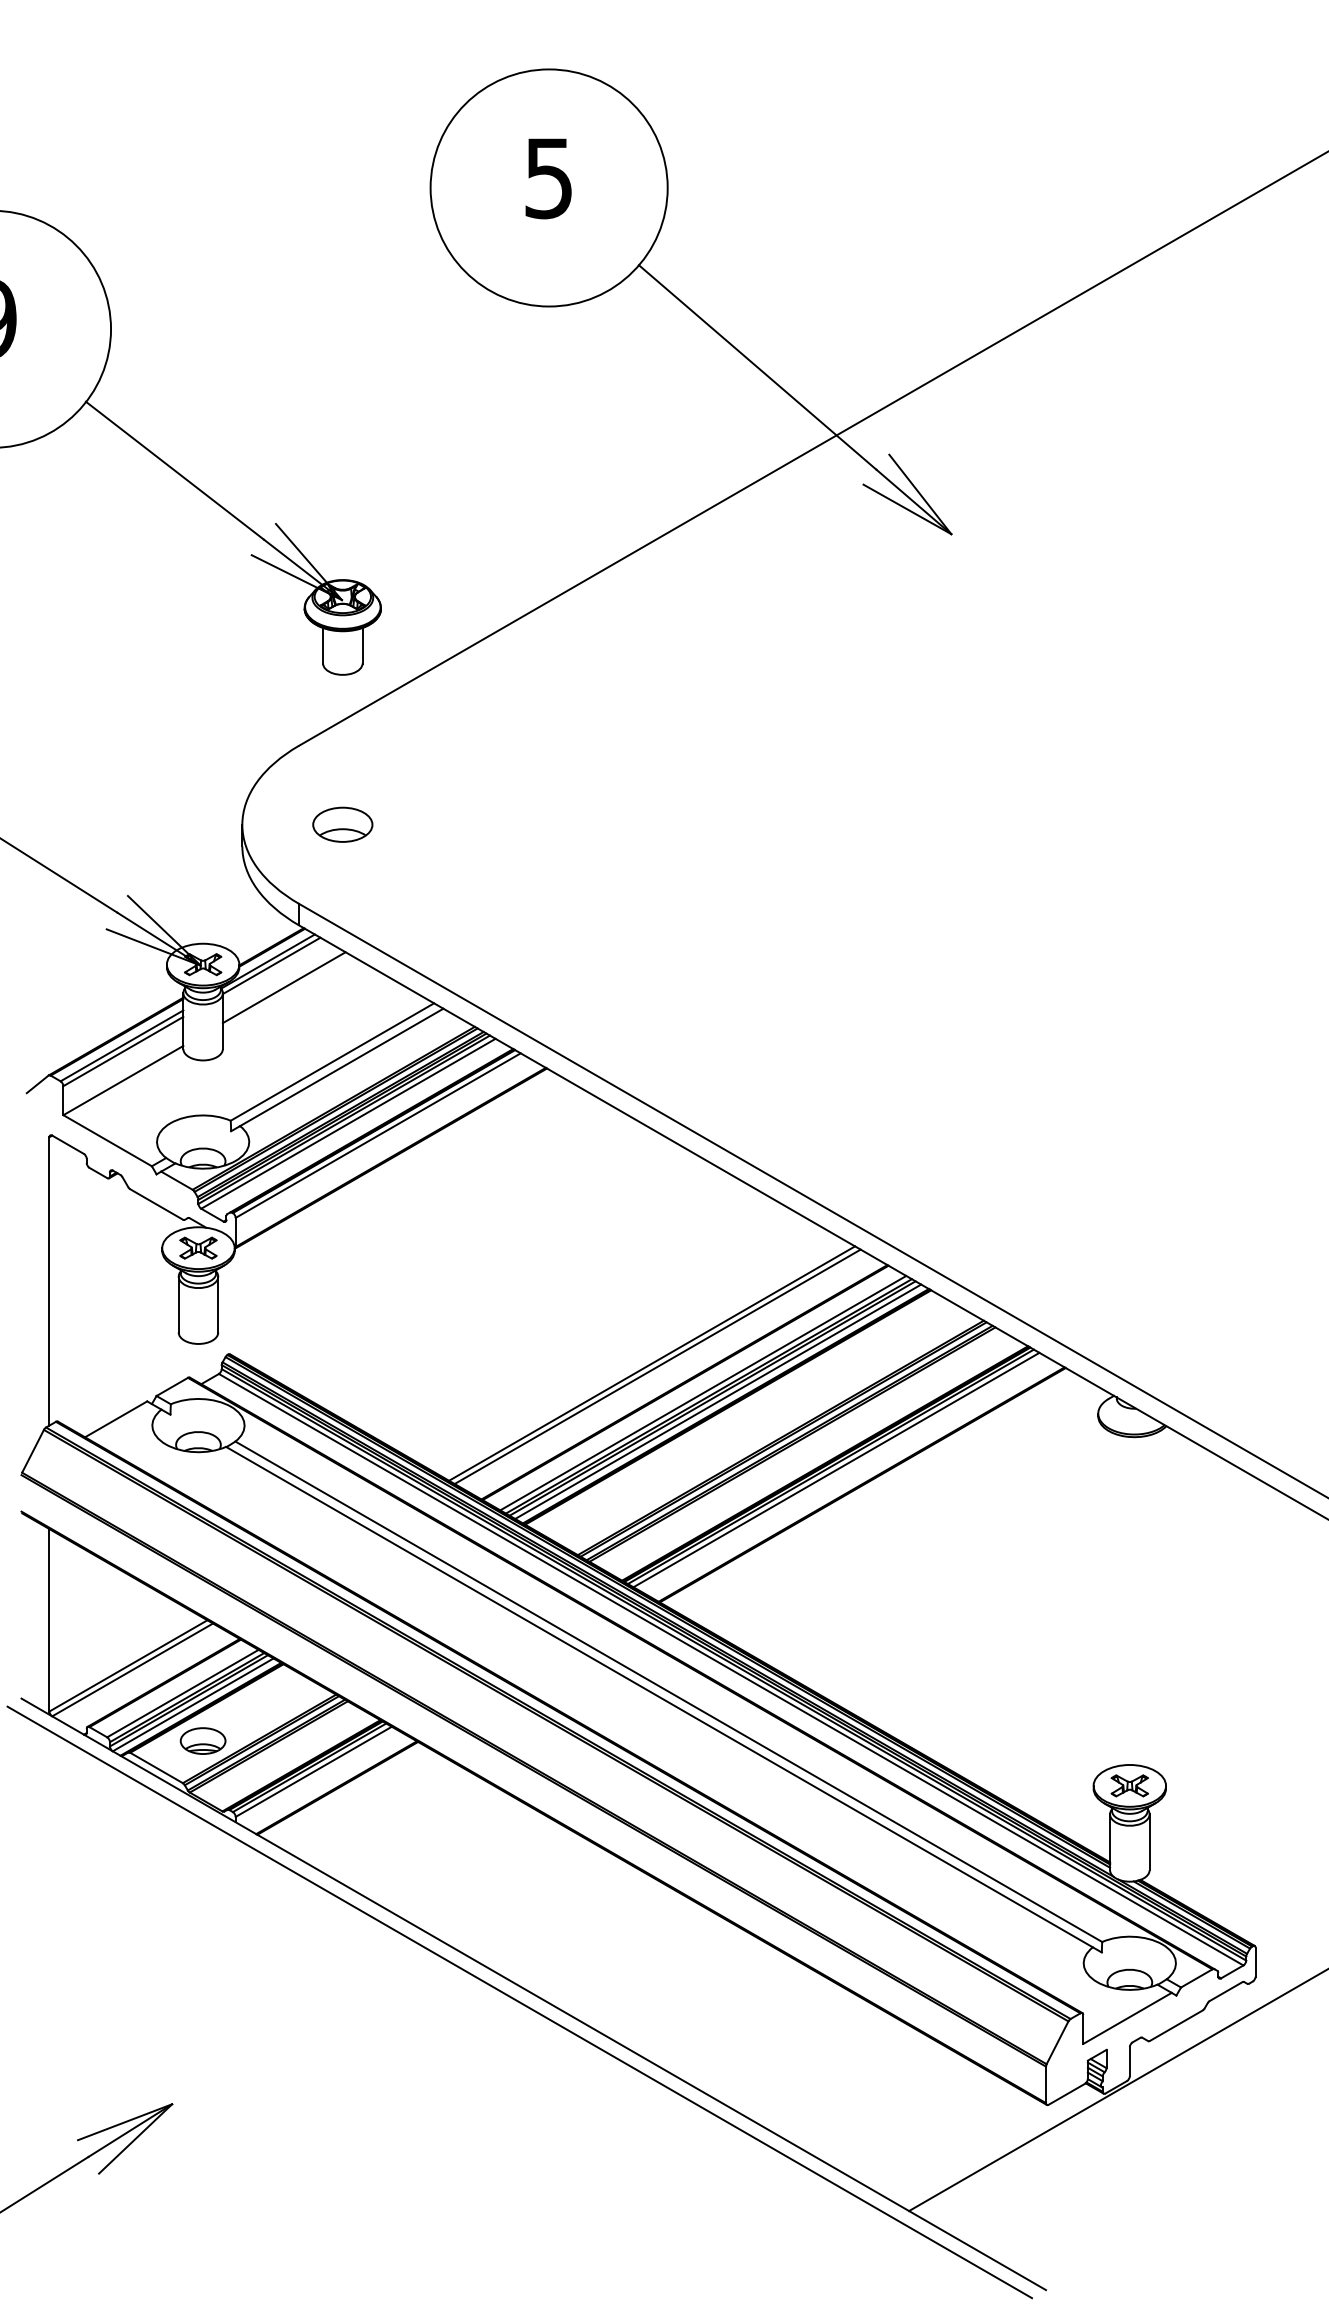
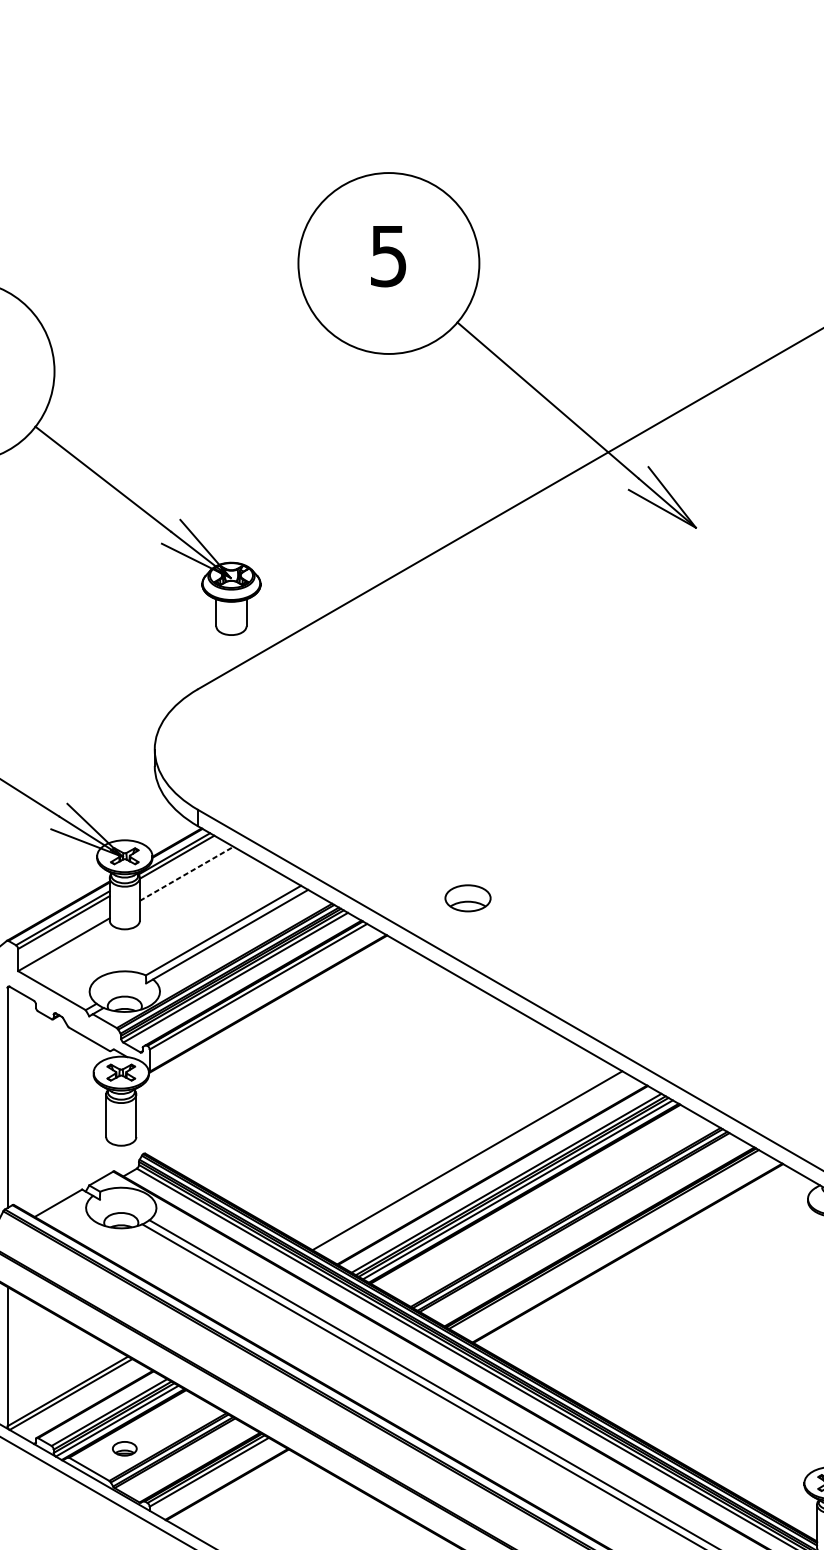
part: (342, 824) -> (467, 898), moved
line: (284, 987) -> (186, 873), solid -> dashed
line: (657, 1366) -> (471, 1162), removed
line: (836, 1469) -> (608, 1241), removed
part: (202, 1740) -> (124, 1448), size x0.7

